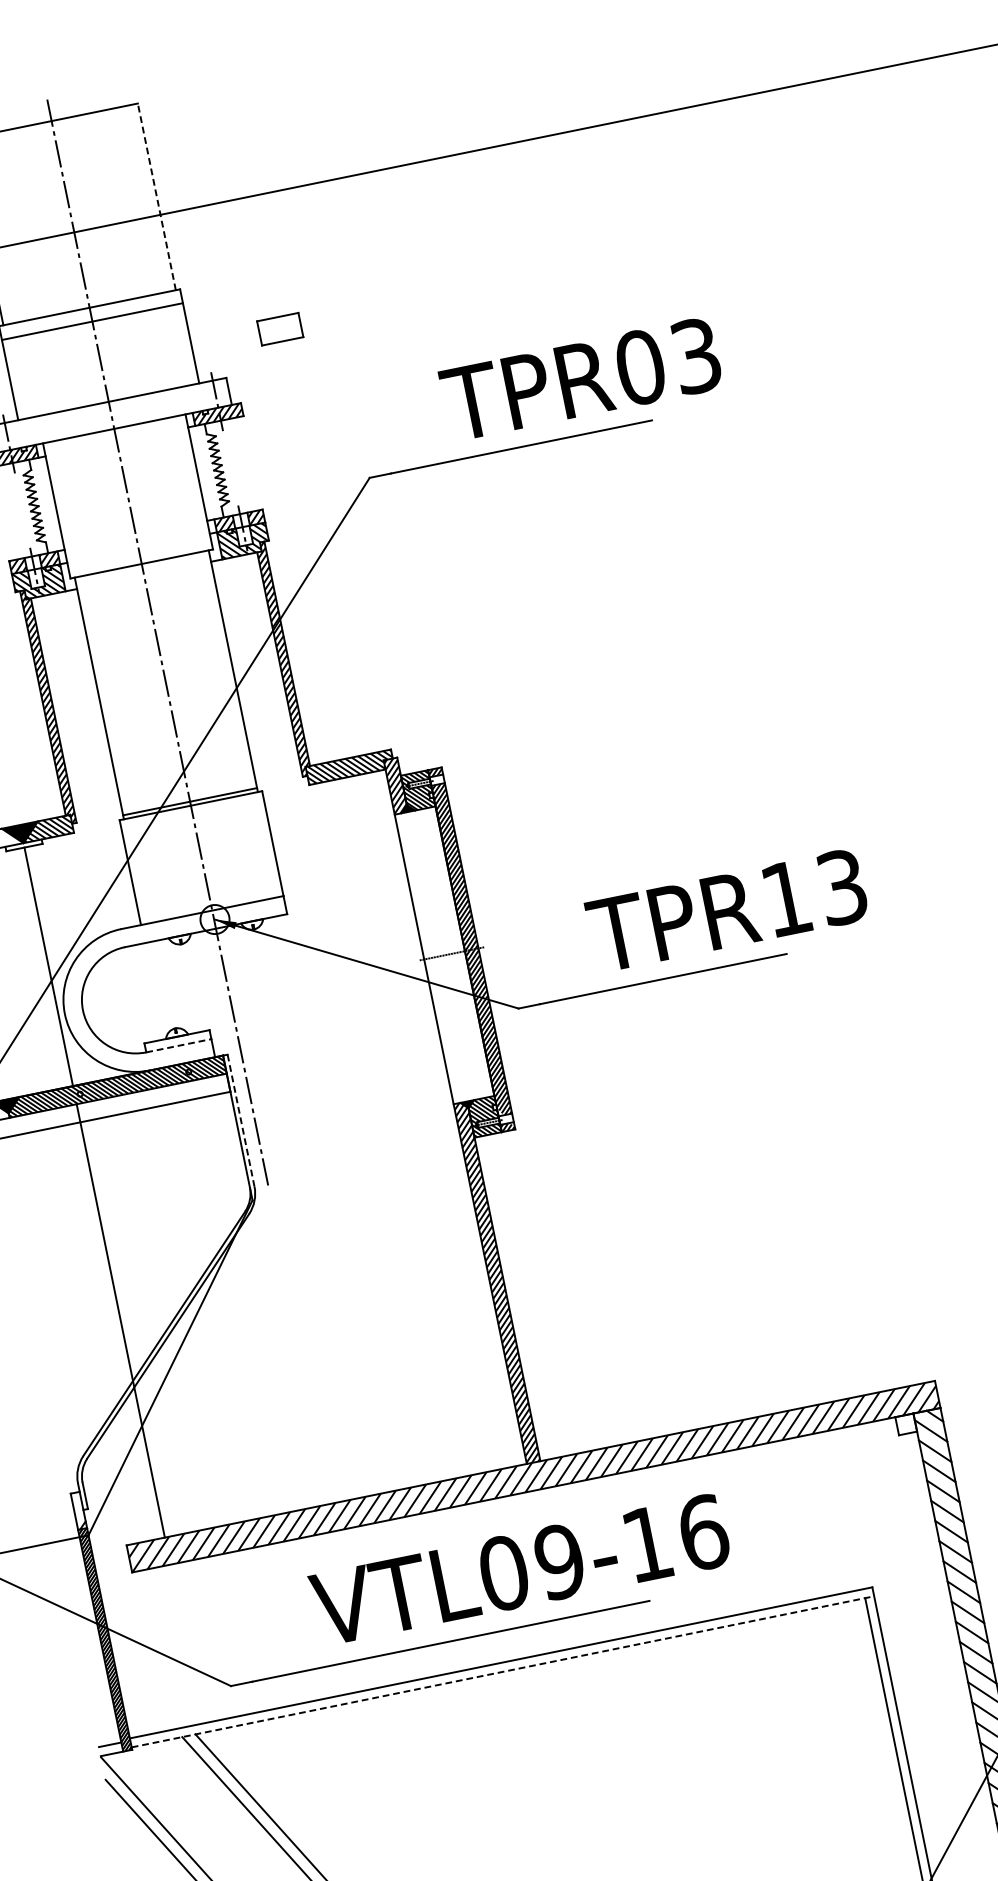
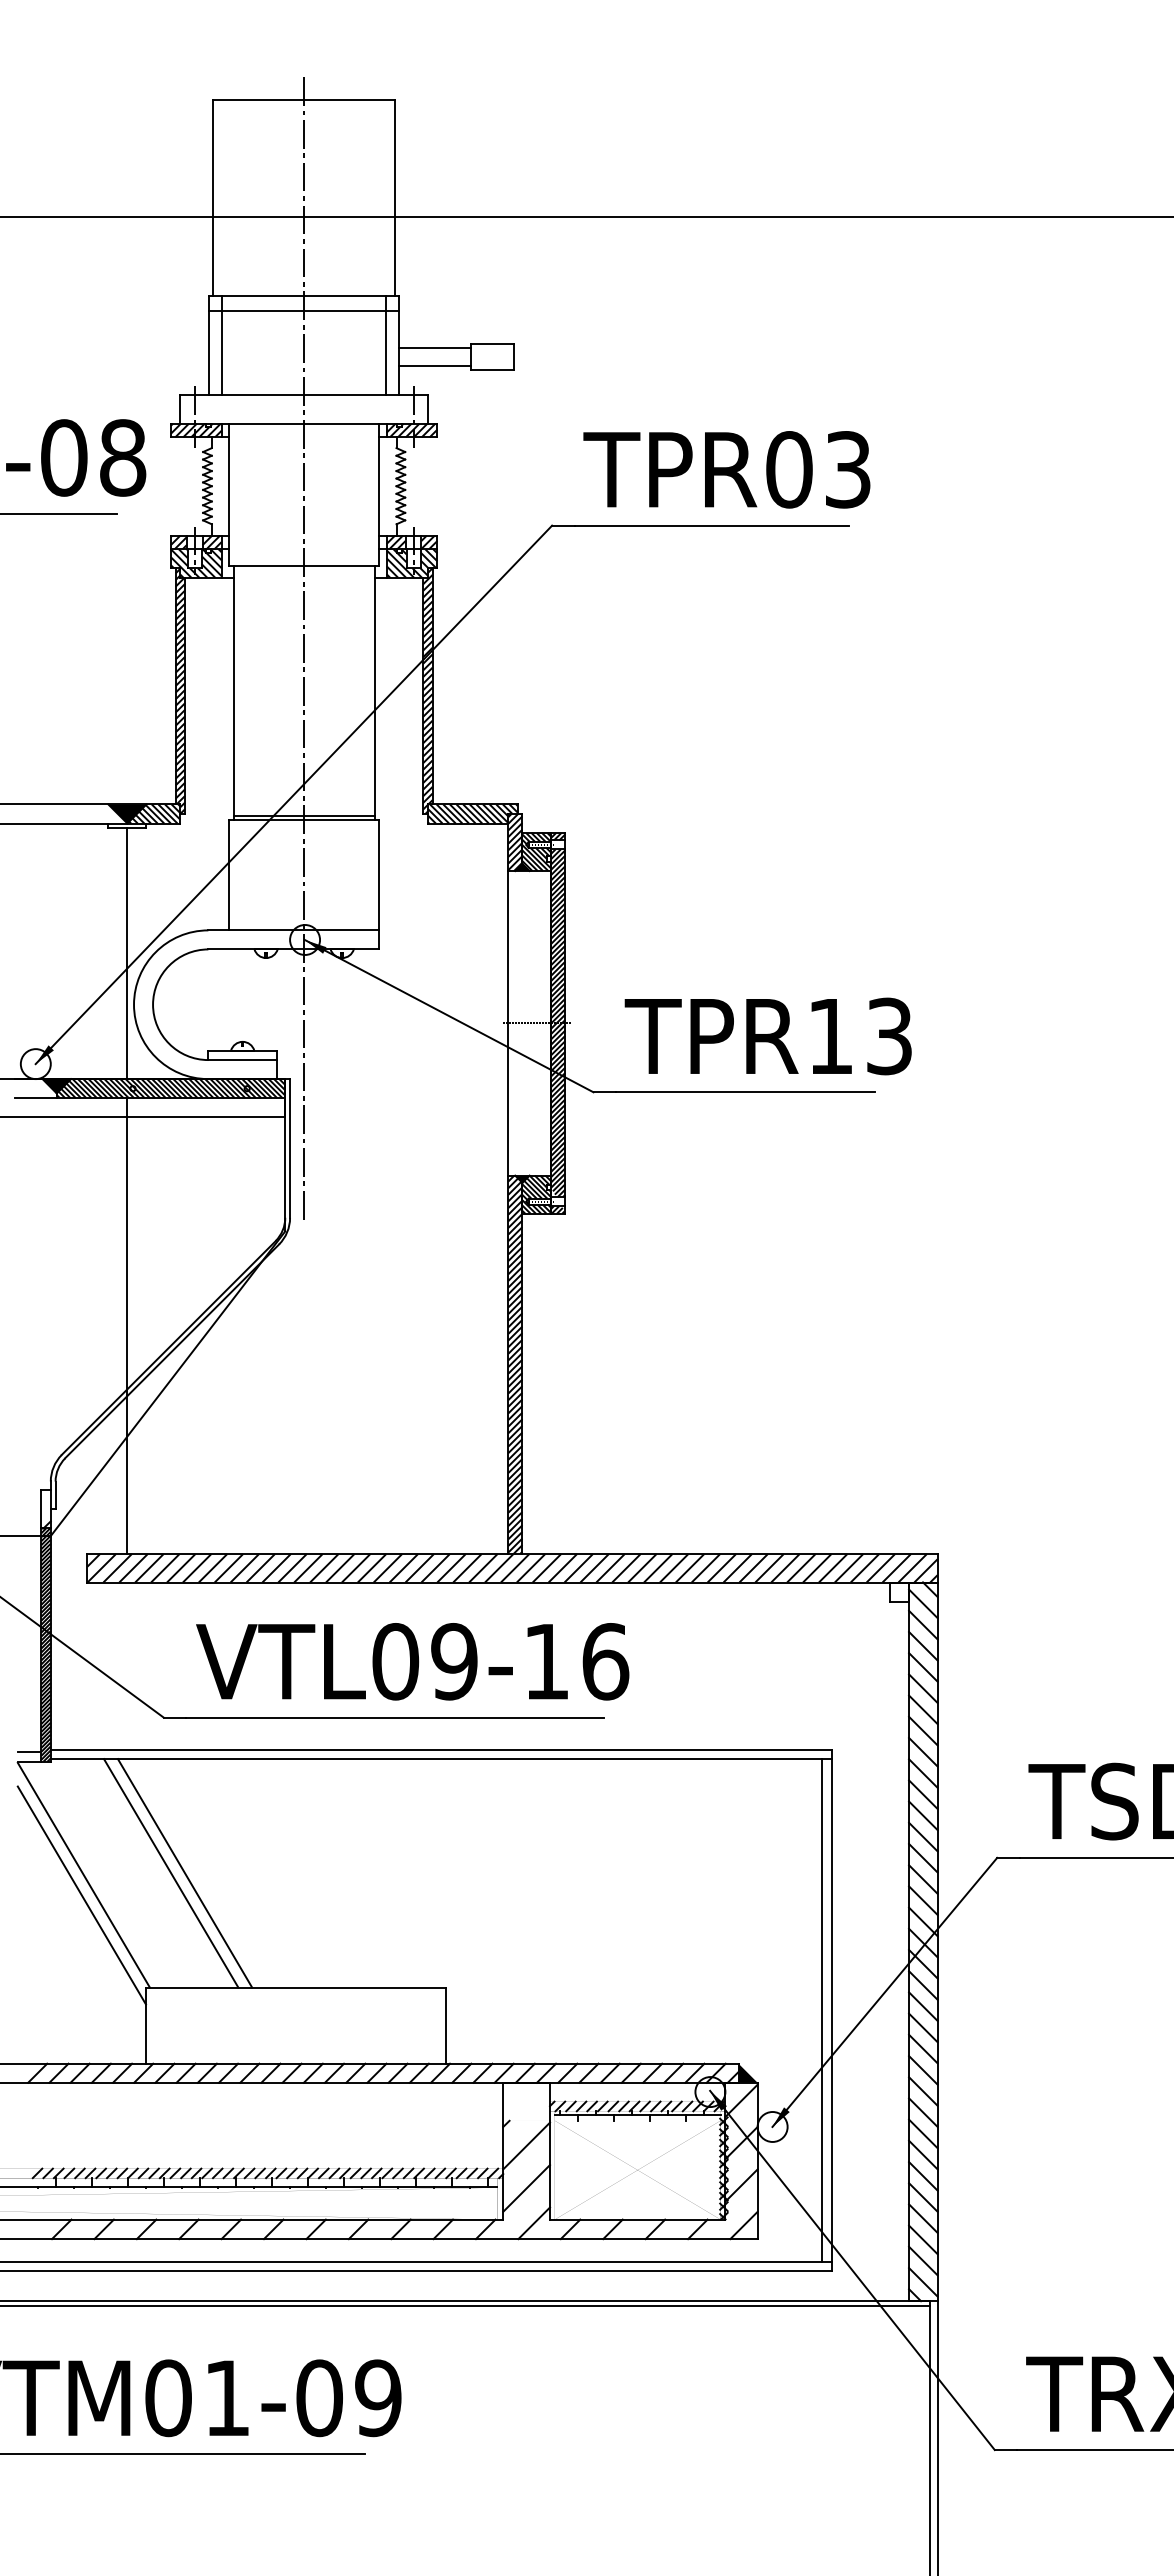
line: (156, 196) -> (394, 197), dashed -> solid
line: (223, 332) -> (434, 348), added
line: (177, 338) -> (386, 345), added
line: (227, 349) -> (434, 366), added
line: (20, 370) -> (221, 345), added
text: (580, 379) -> (726, 469), moved
text: (726, 911) -> (767, 1036), moved
line: (179, 1046) -> (243, 1060), dashed -> solid
line: (241, 1121) -> (290, 1149), dashed -> solid
text: (519, 1569) -> (412, 1661), moved
line: (503, 1672) -> (441, 1759), dashed -> solid

